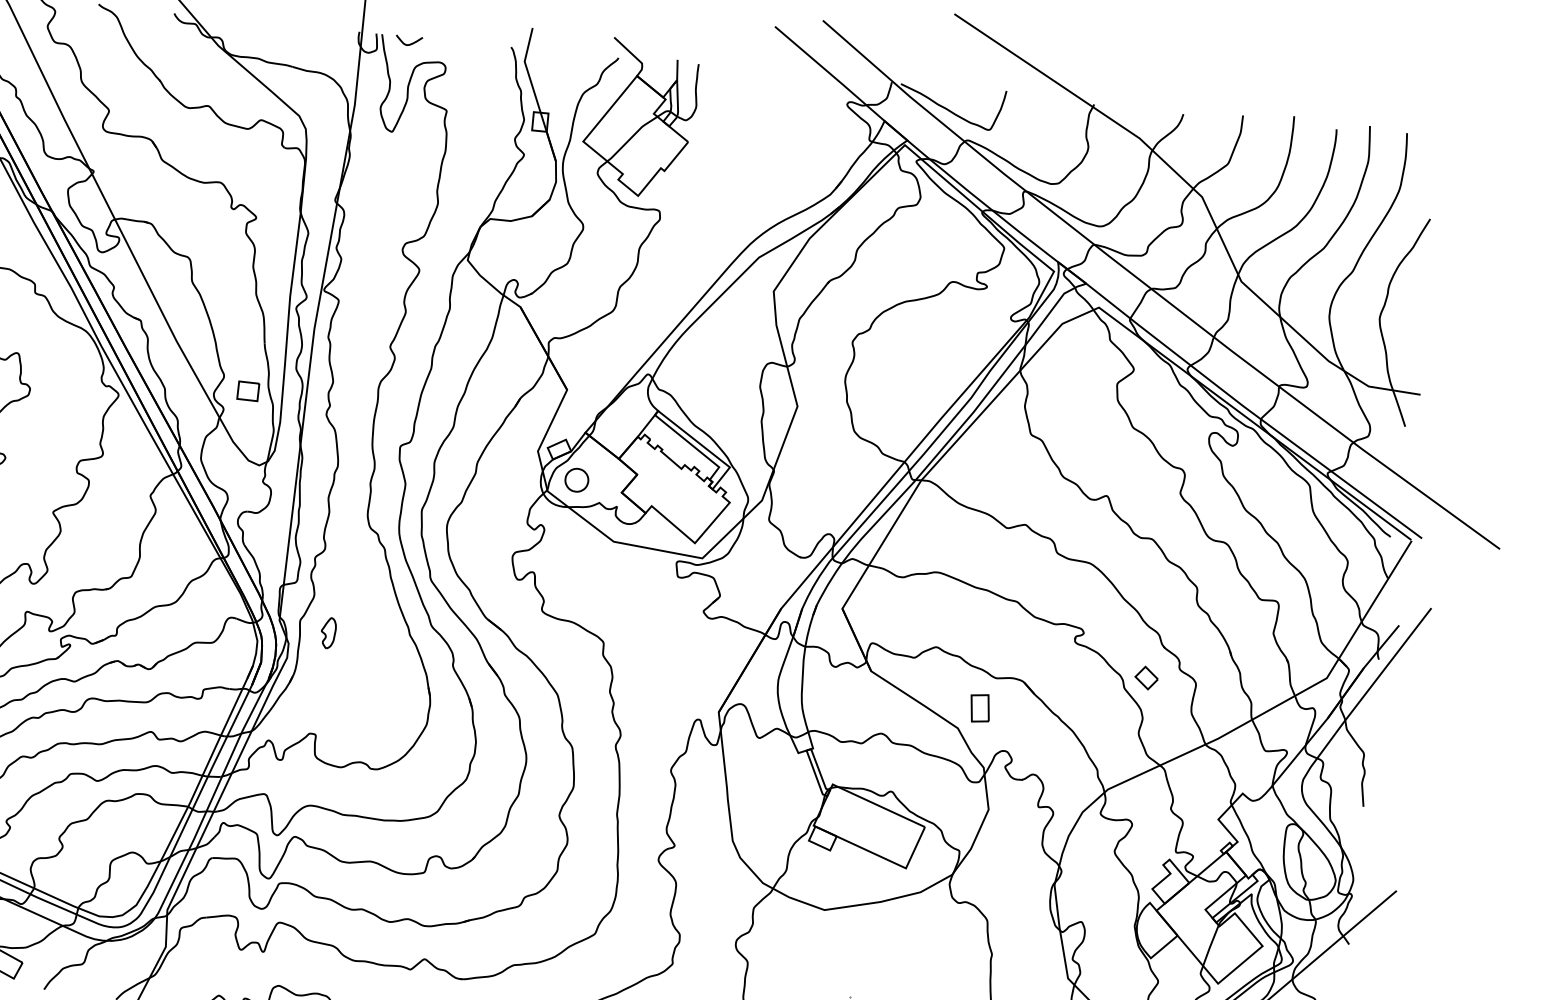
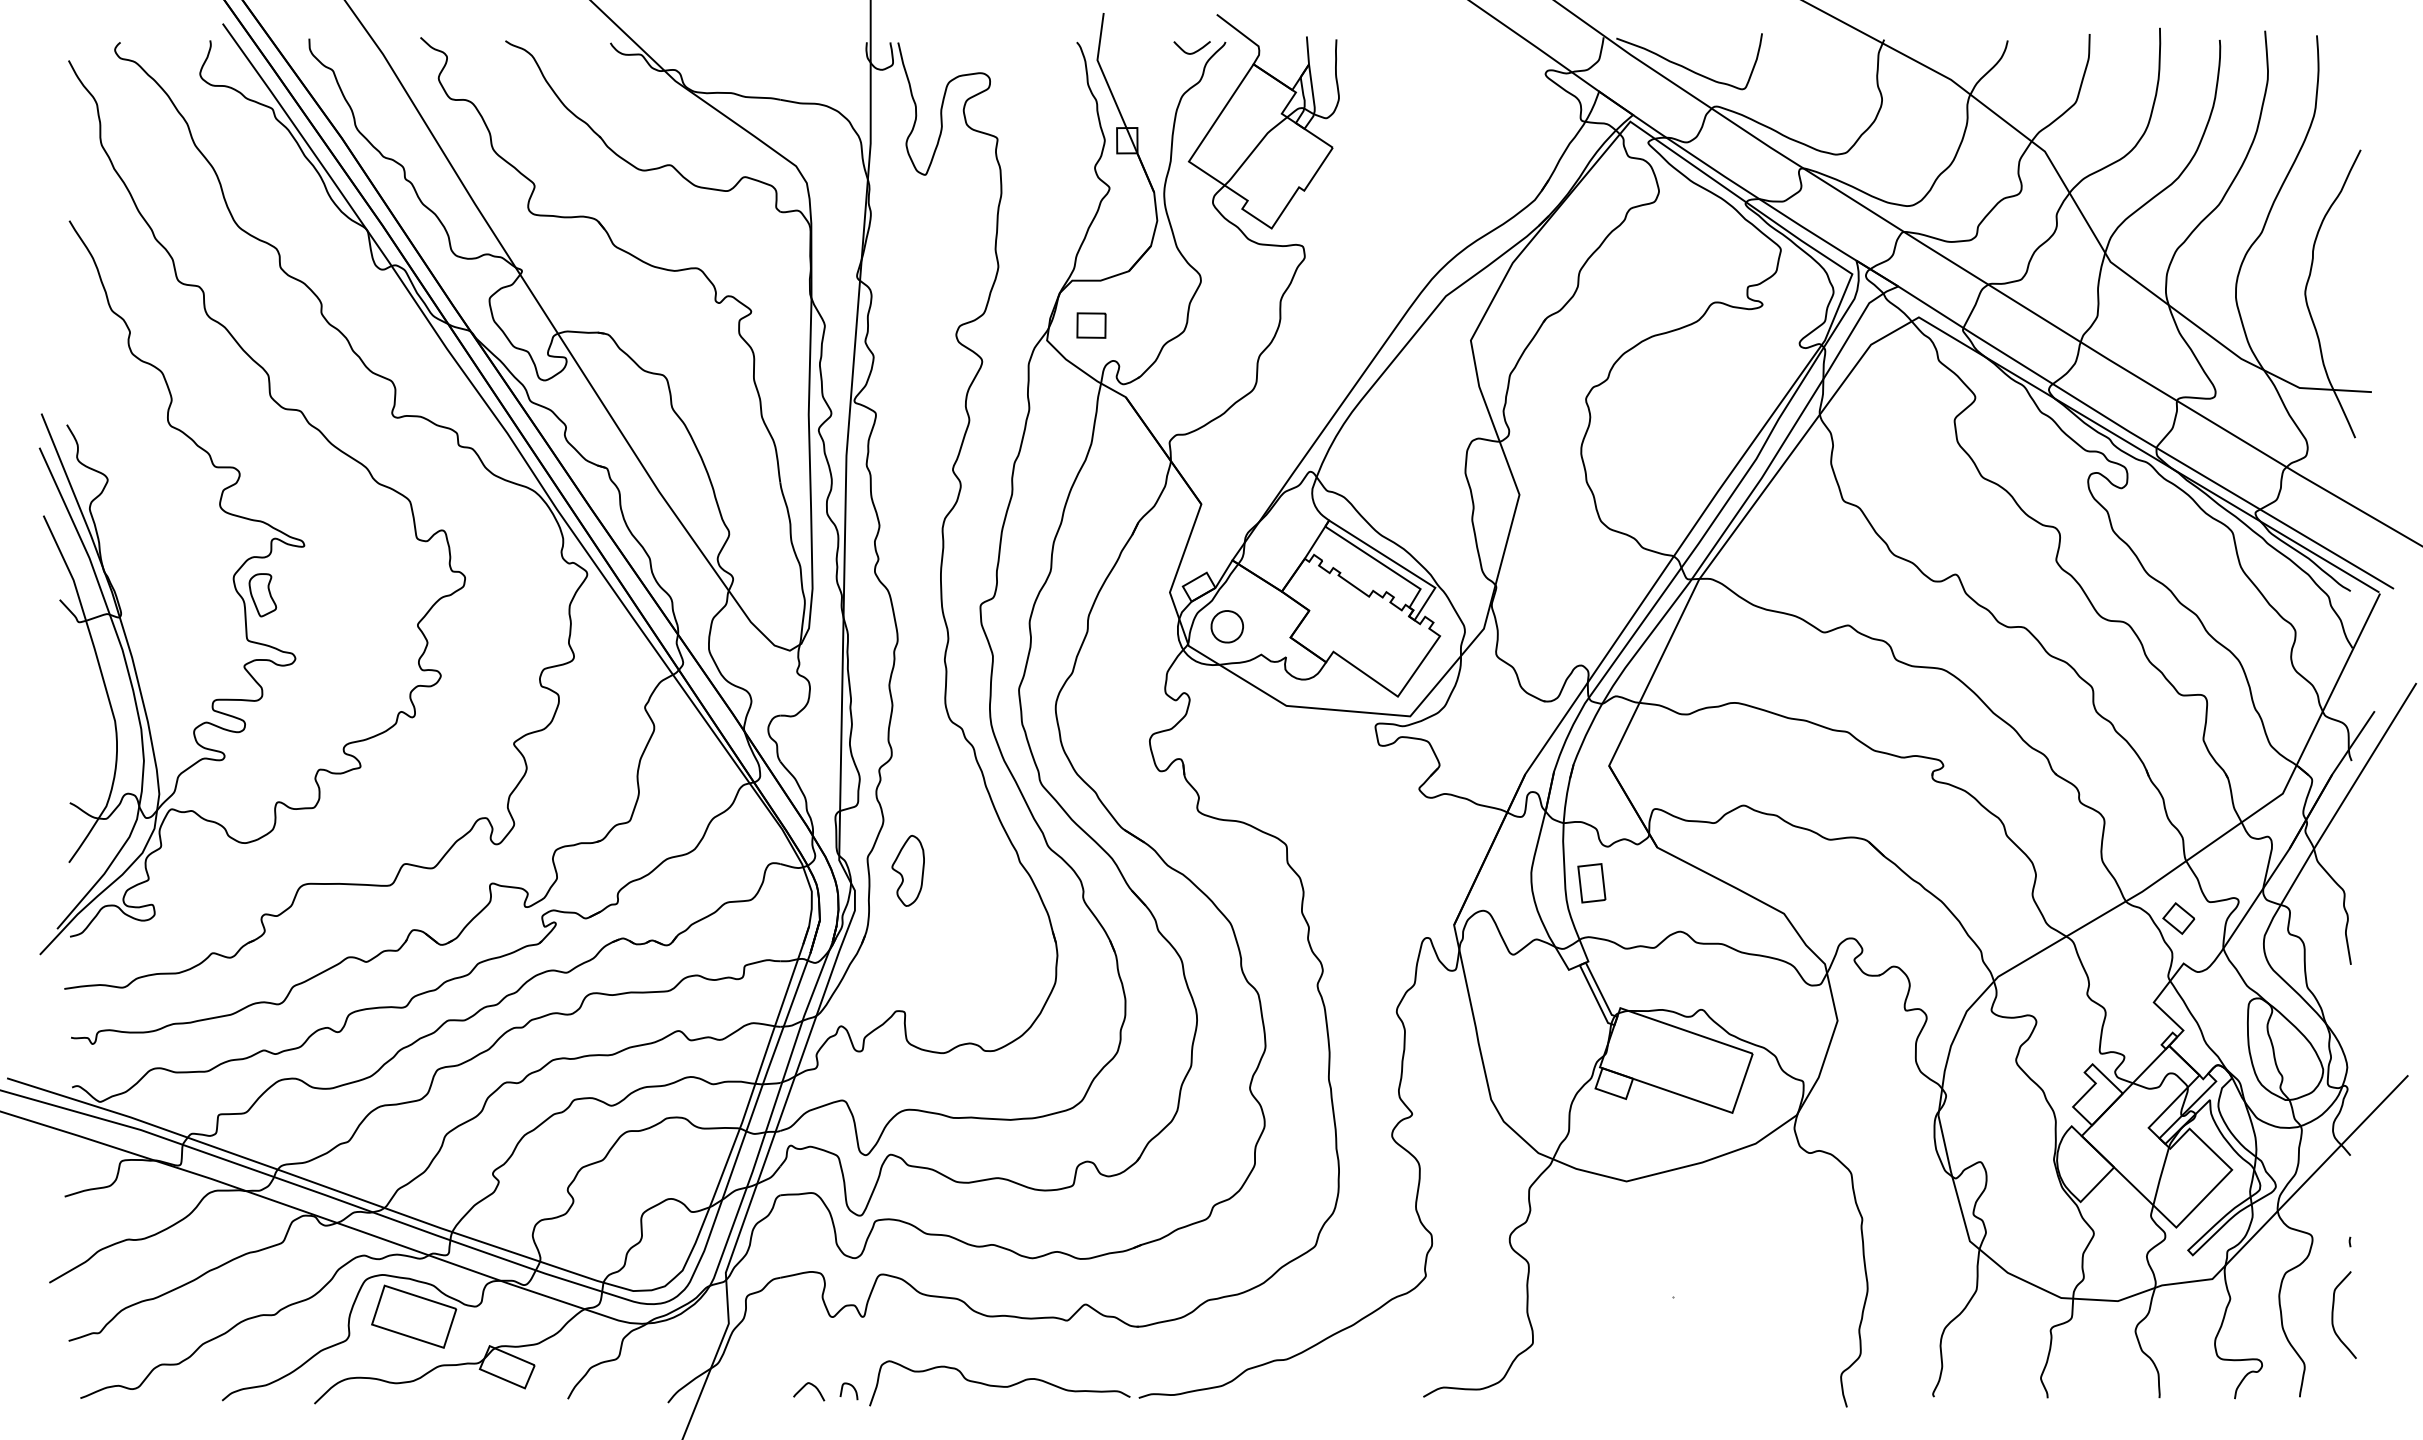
curve: (410, 43) -> (1194, 51), moved
part: (248, 391) -> (1091, 325), moved
part: (328, 632) -> (907, 870), size x1.67
part: (1146, 677) -> (2178, 918), moved
part: (979, 708) -> (1591, 883), moved

